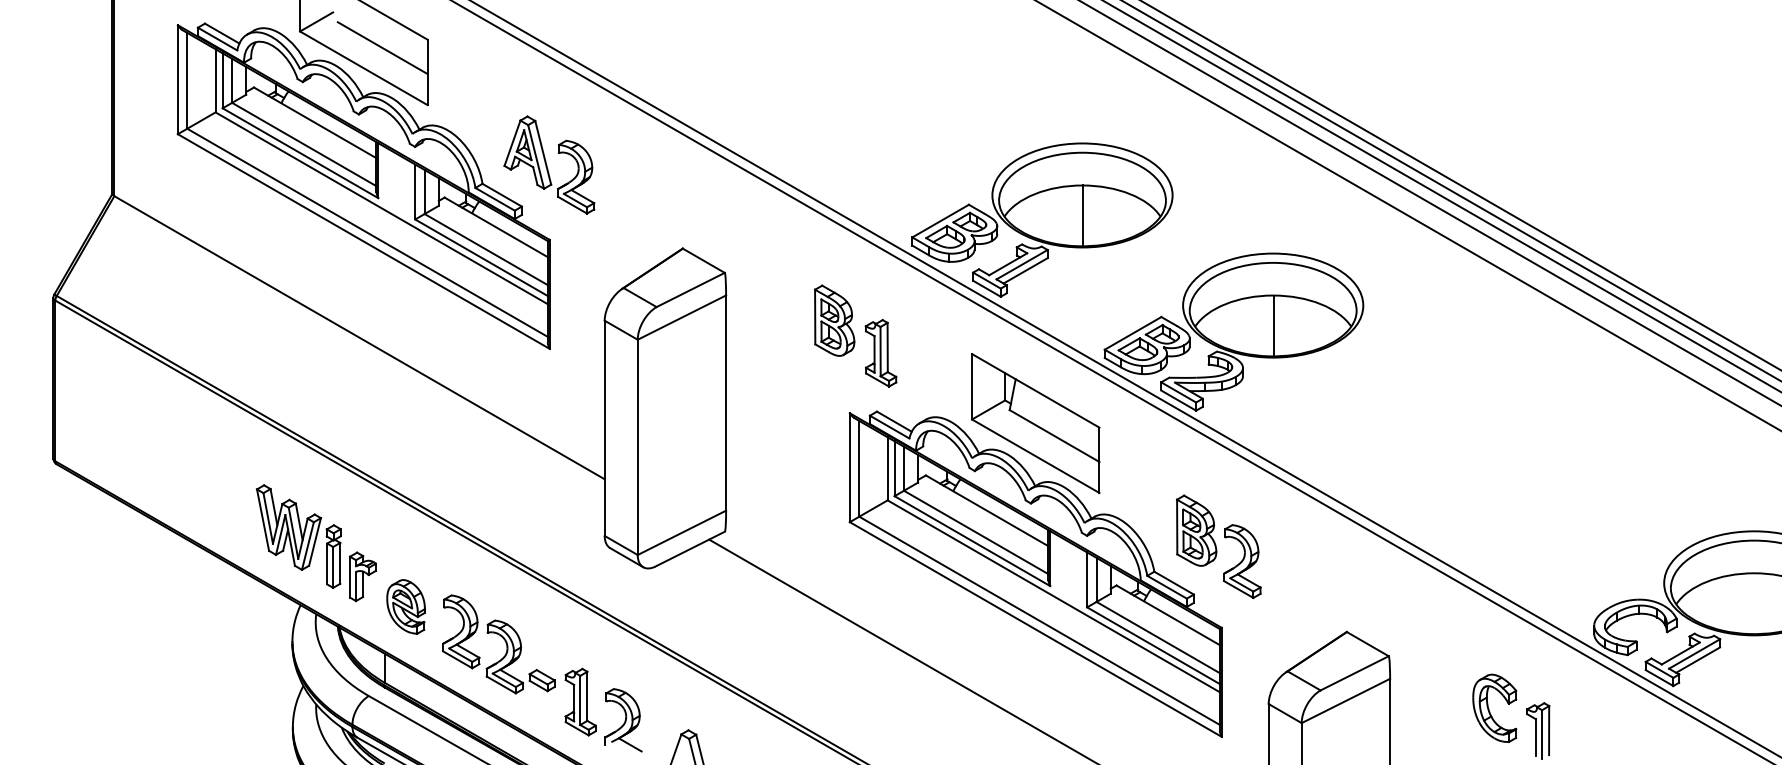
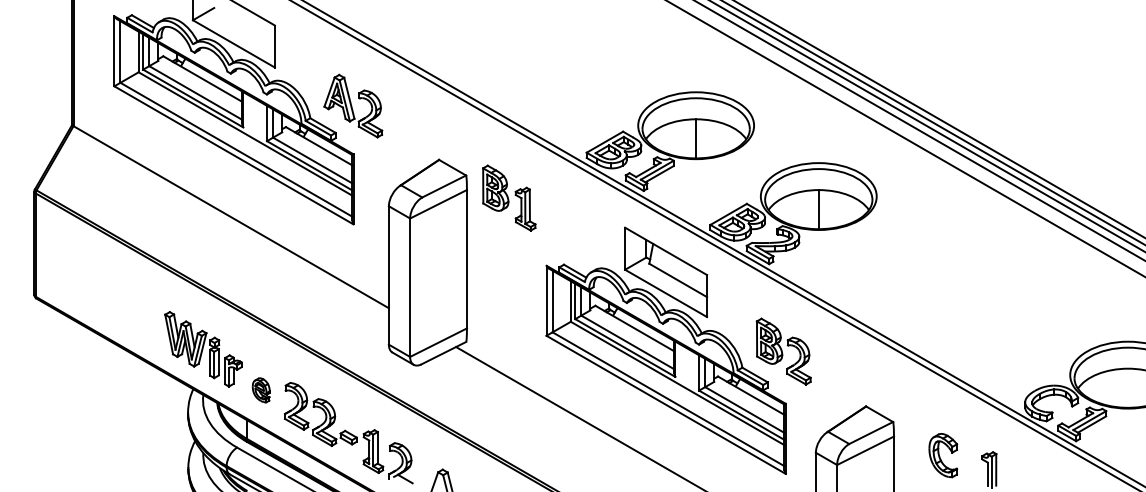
line: (381, 47) -> (245, 30), removed
part: (856, 335) -> (509, 197), moved
part: (406, 607) -> (261, 390), size x0.7
part: (1495, 708) -> (943, 455), moved

